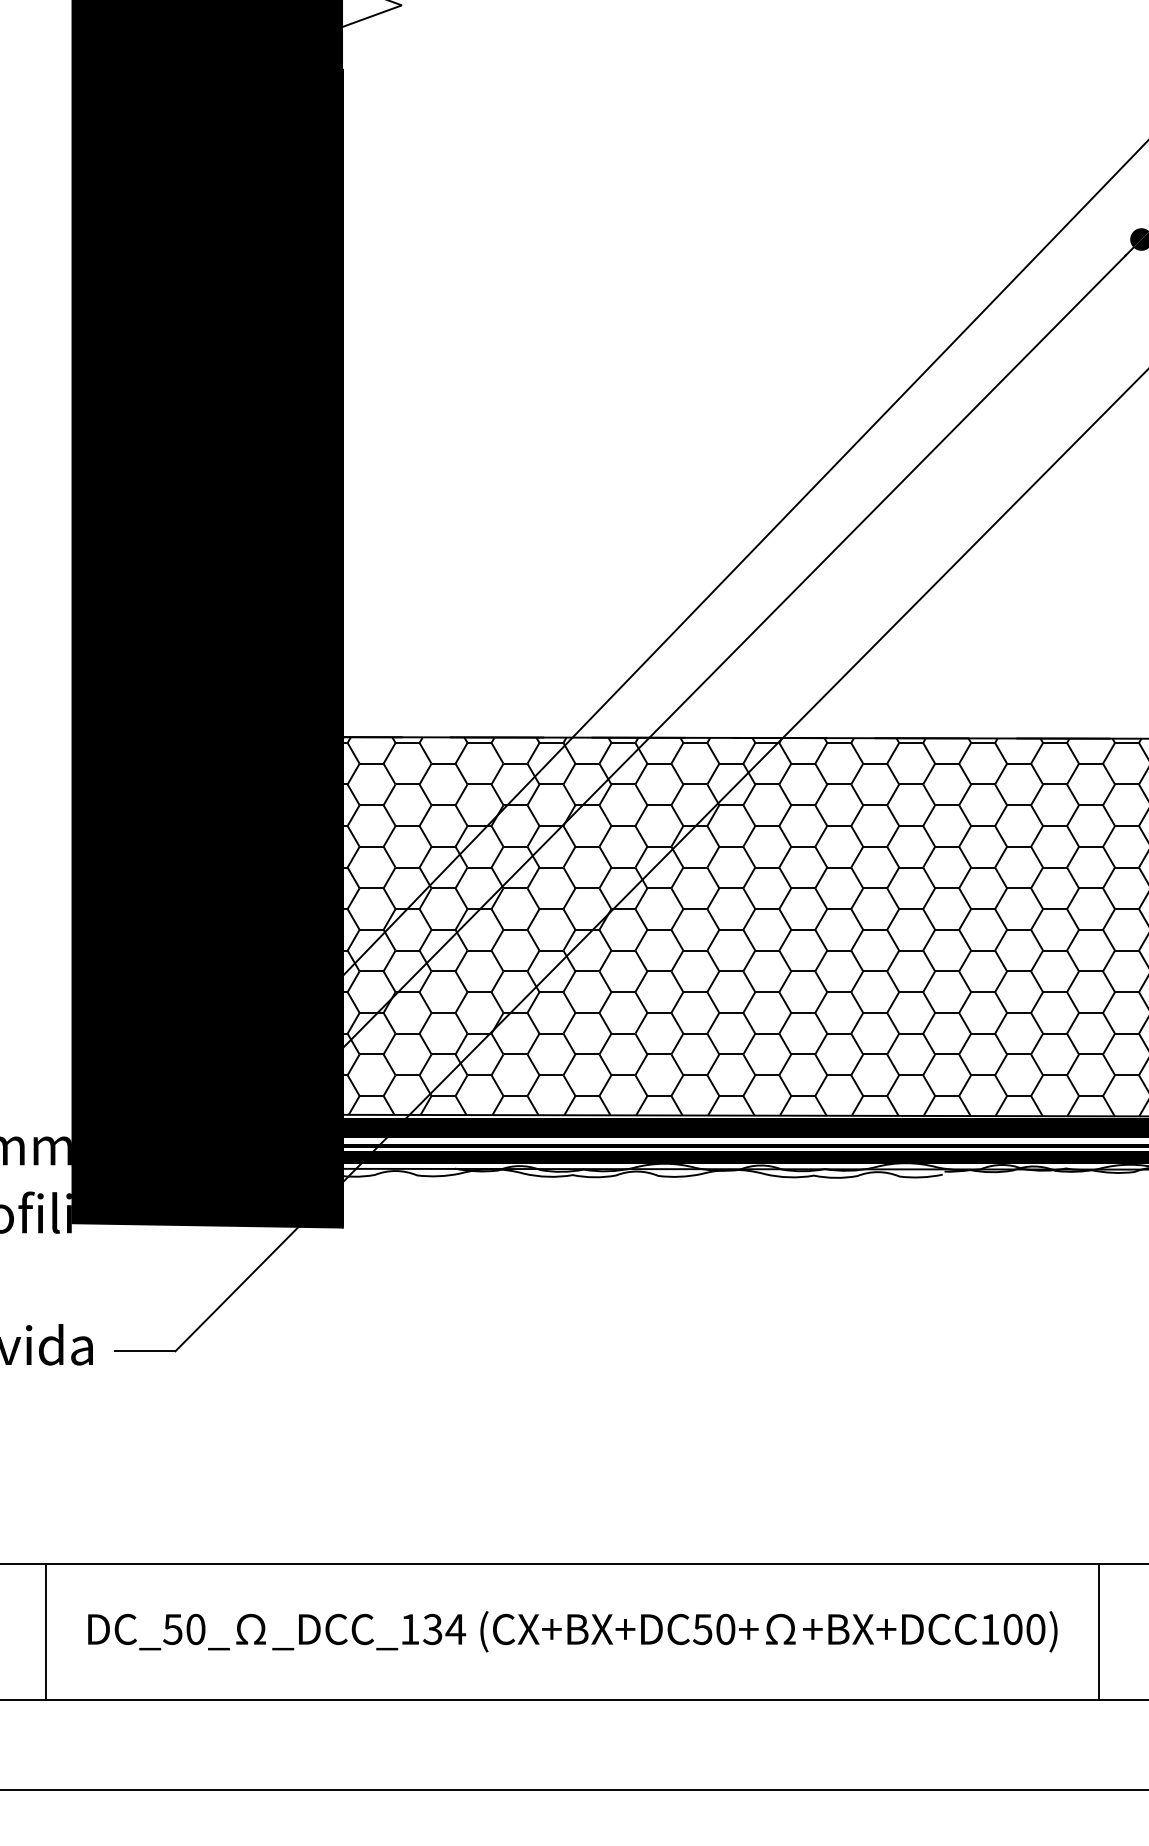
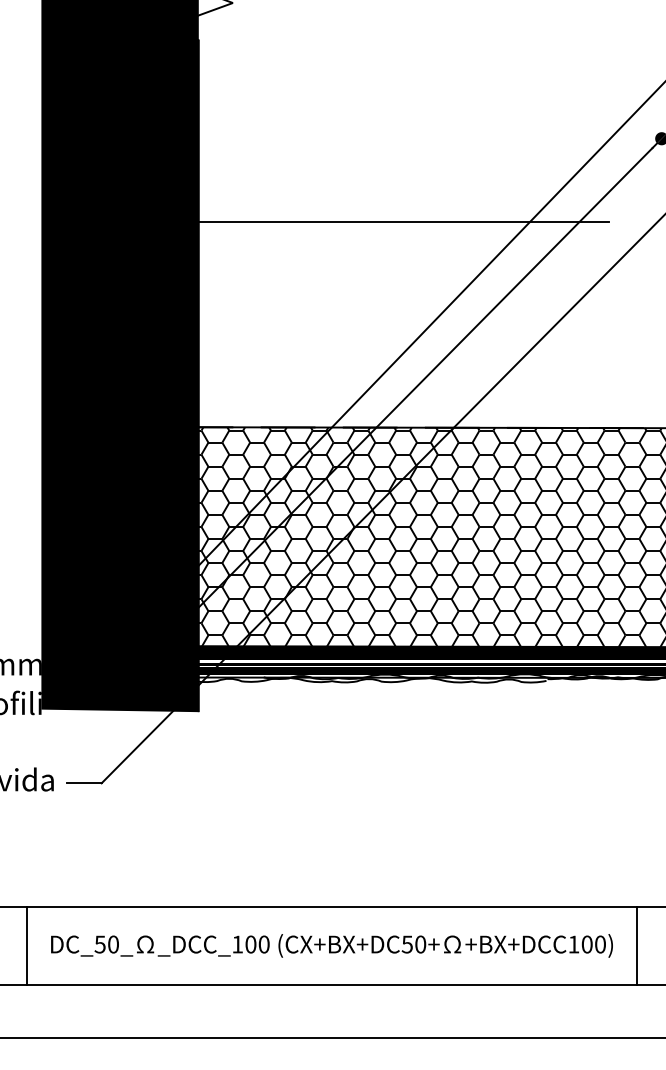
line: (677, 383) -> (392, 222), added
text: (444, 1629) -> (257, 944), _DCC_134 -> _DCC_100

